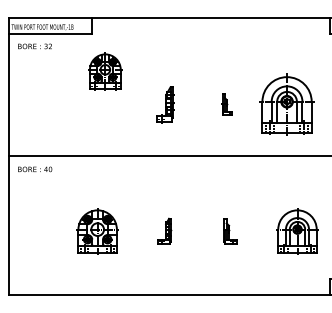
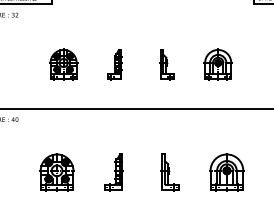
part: (105, 71) -> (63, 64), moved
part: (227, 104) -> (167, 64), size x1.67
part: (287, 104) -> (218, 64), size x0.62
part: (164, 231) -> (113, 172), size x1.67
part: (229, 231) -> (169, 172), size x1.67

